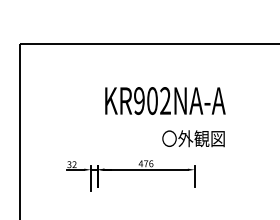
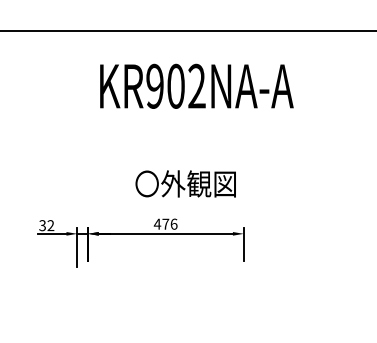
text: (165, 100) -> (196, 85), moved
text: (193, 138) -> (185, 183), moved

